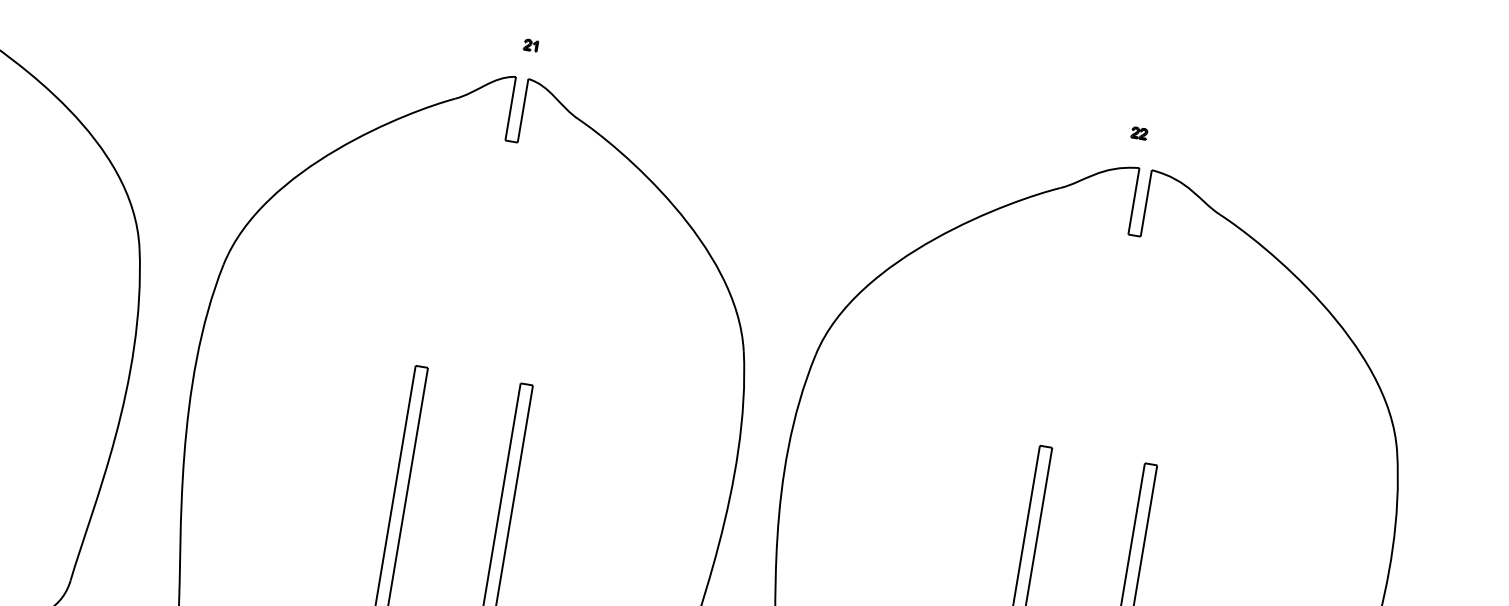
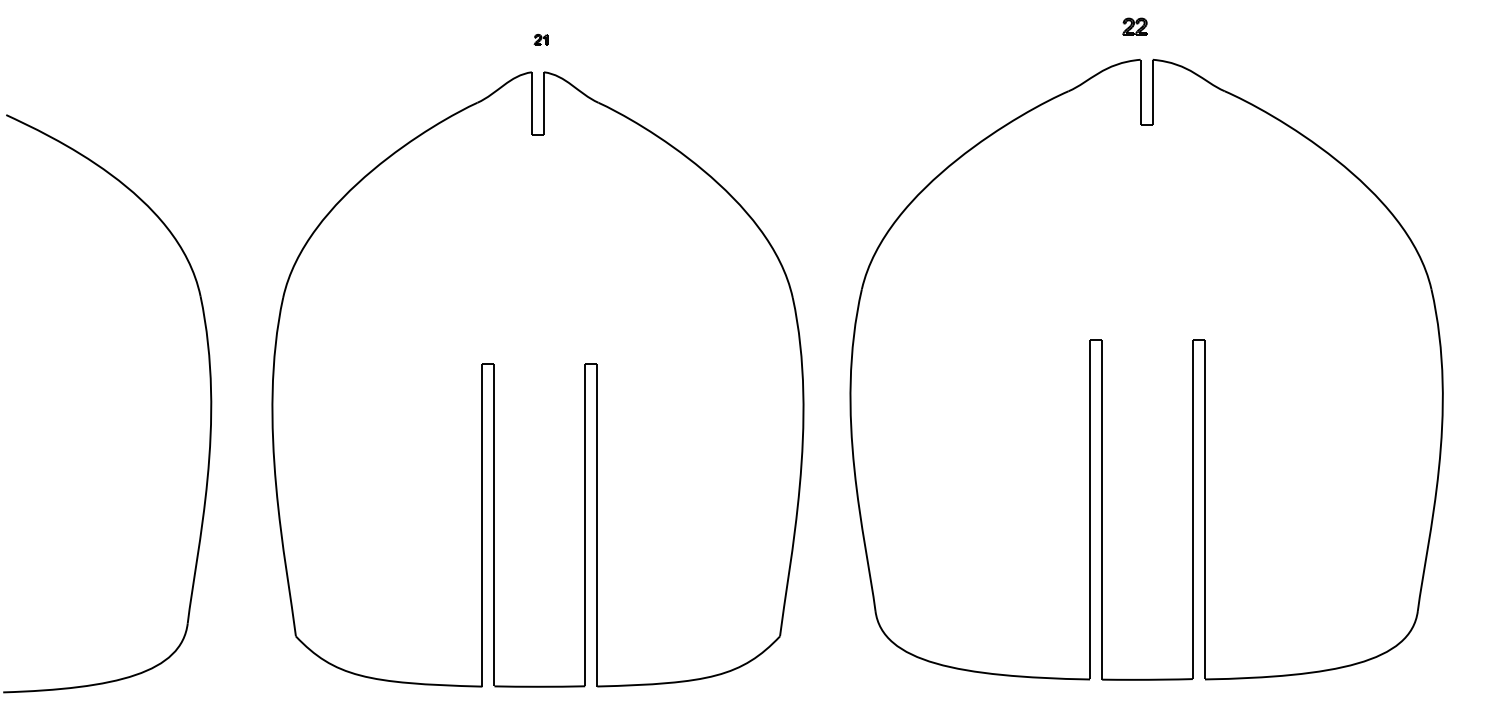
part: (1138, 133) -> (1134, 26), size x1.6

